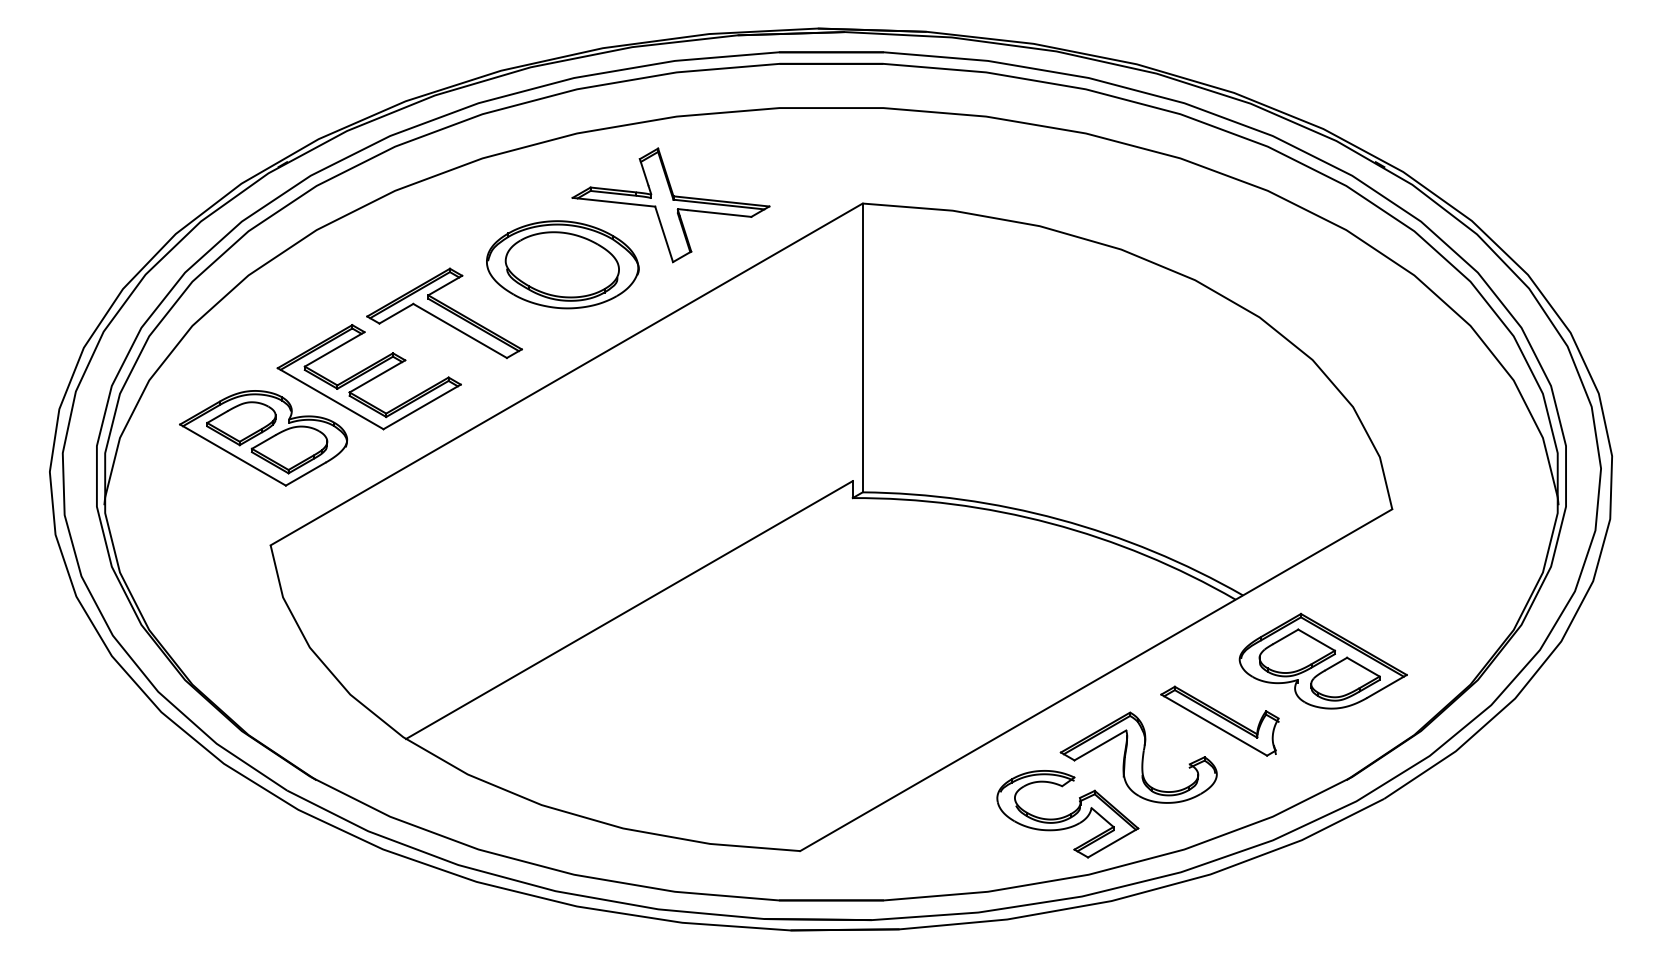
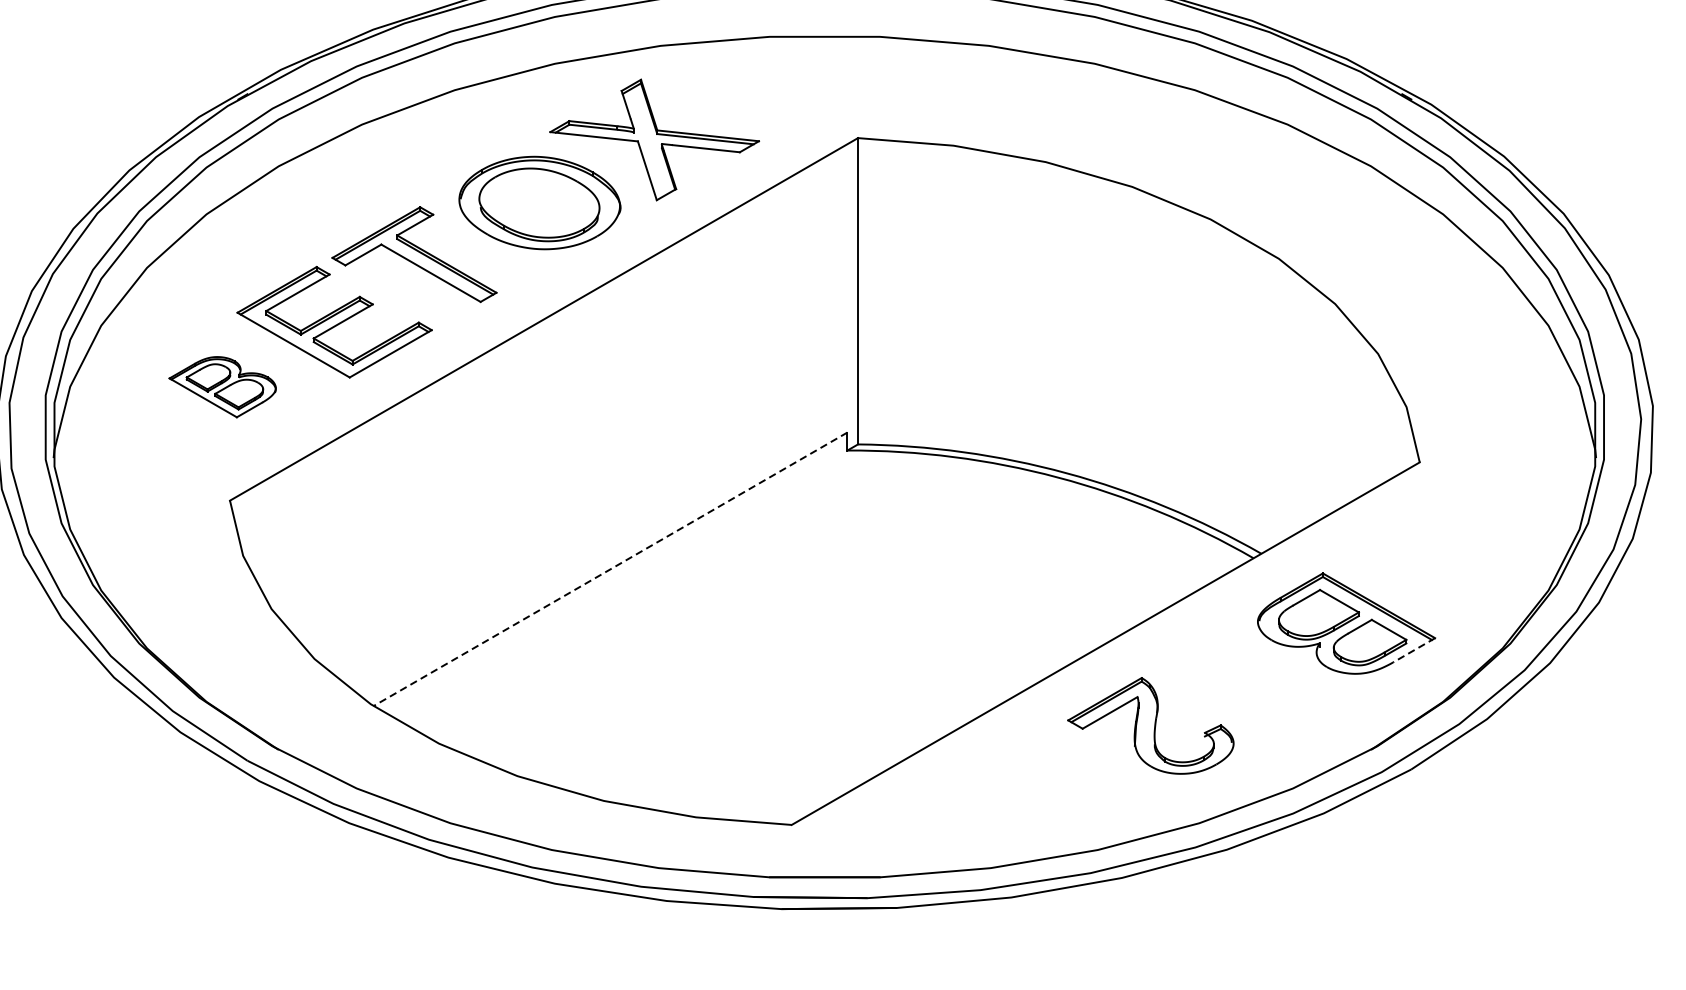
part: (263, 438) -> (222, 387), size x0.6
line: (629, 610) -> (610, 569), solid -> dashed
line: (1387, 686) -> (1414, 650), solid -> dashed
part: (1219, 720) -> (1236, 686), removed
part: (1067, 814) -> (1075, 786), removed

